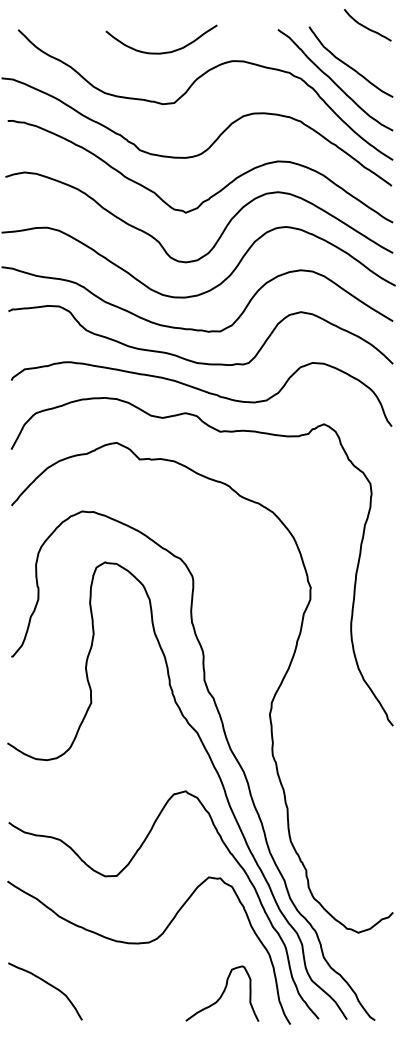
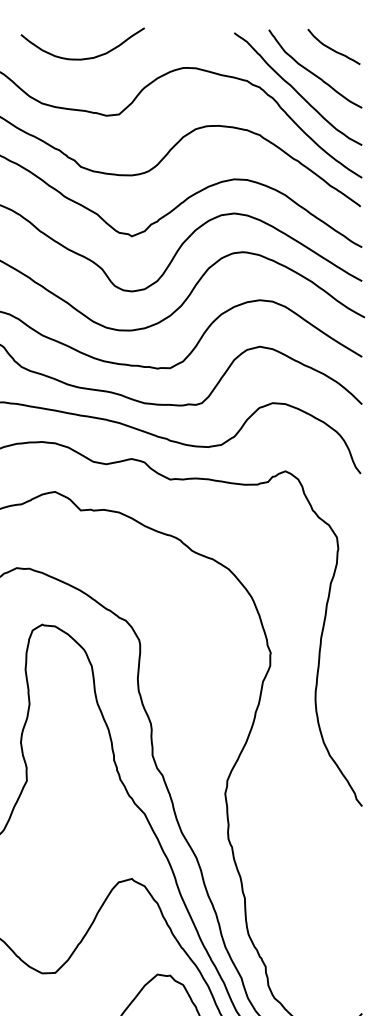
curve: (366, 26) -> (332, 48), moved
curve: (166, 51) -> (88, 57), moved

